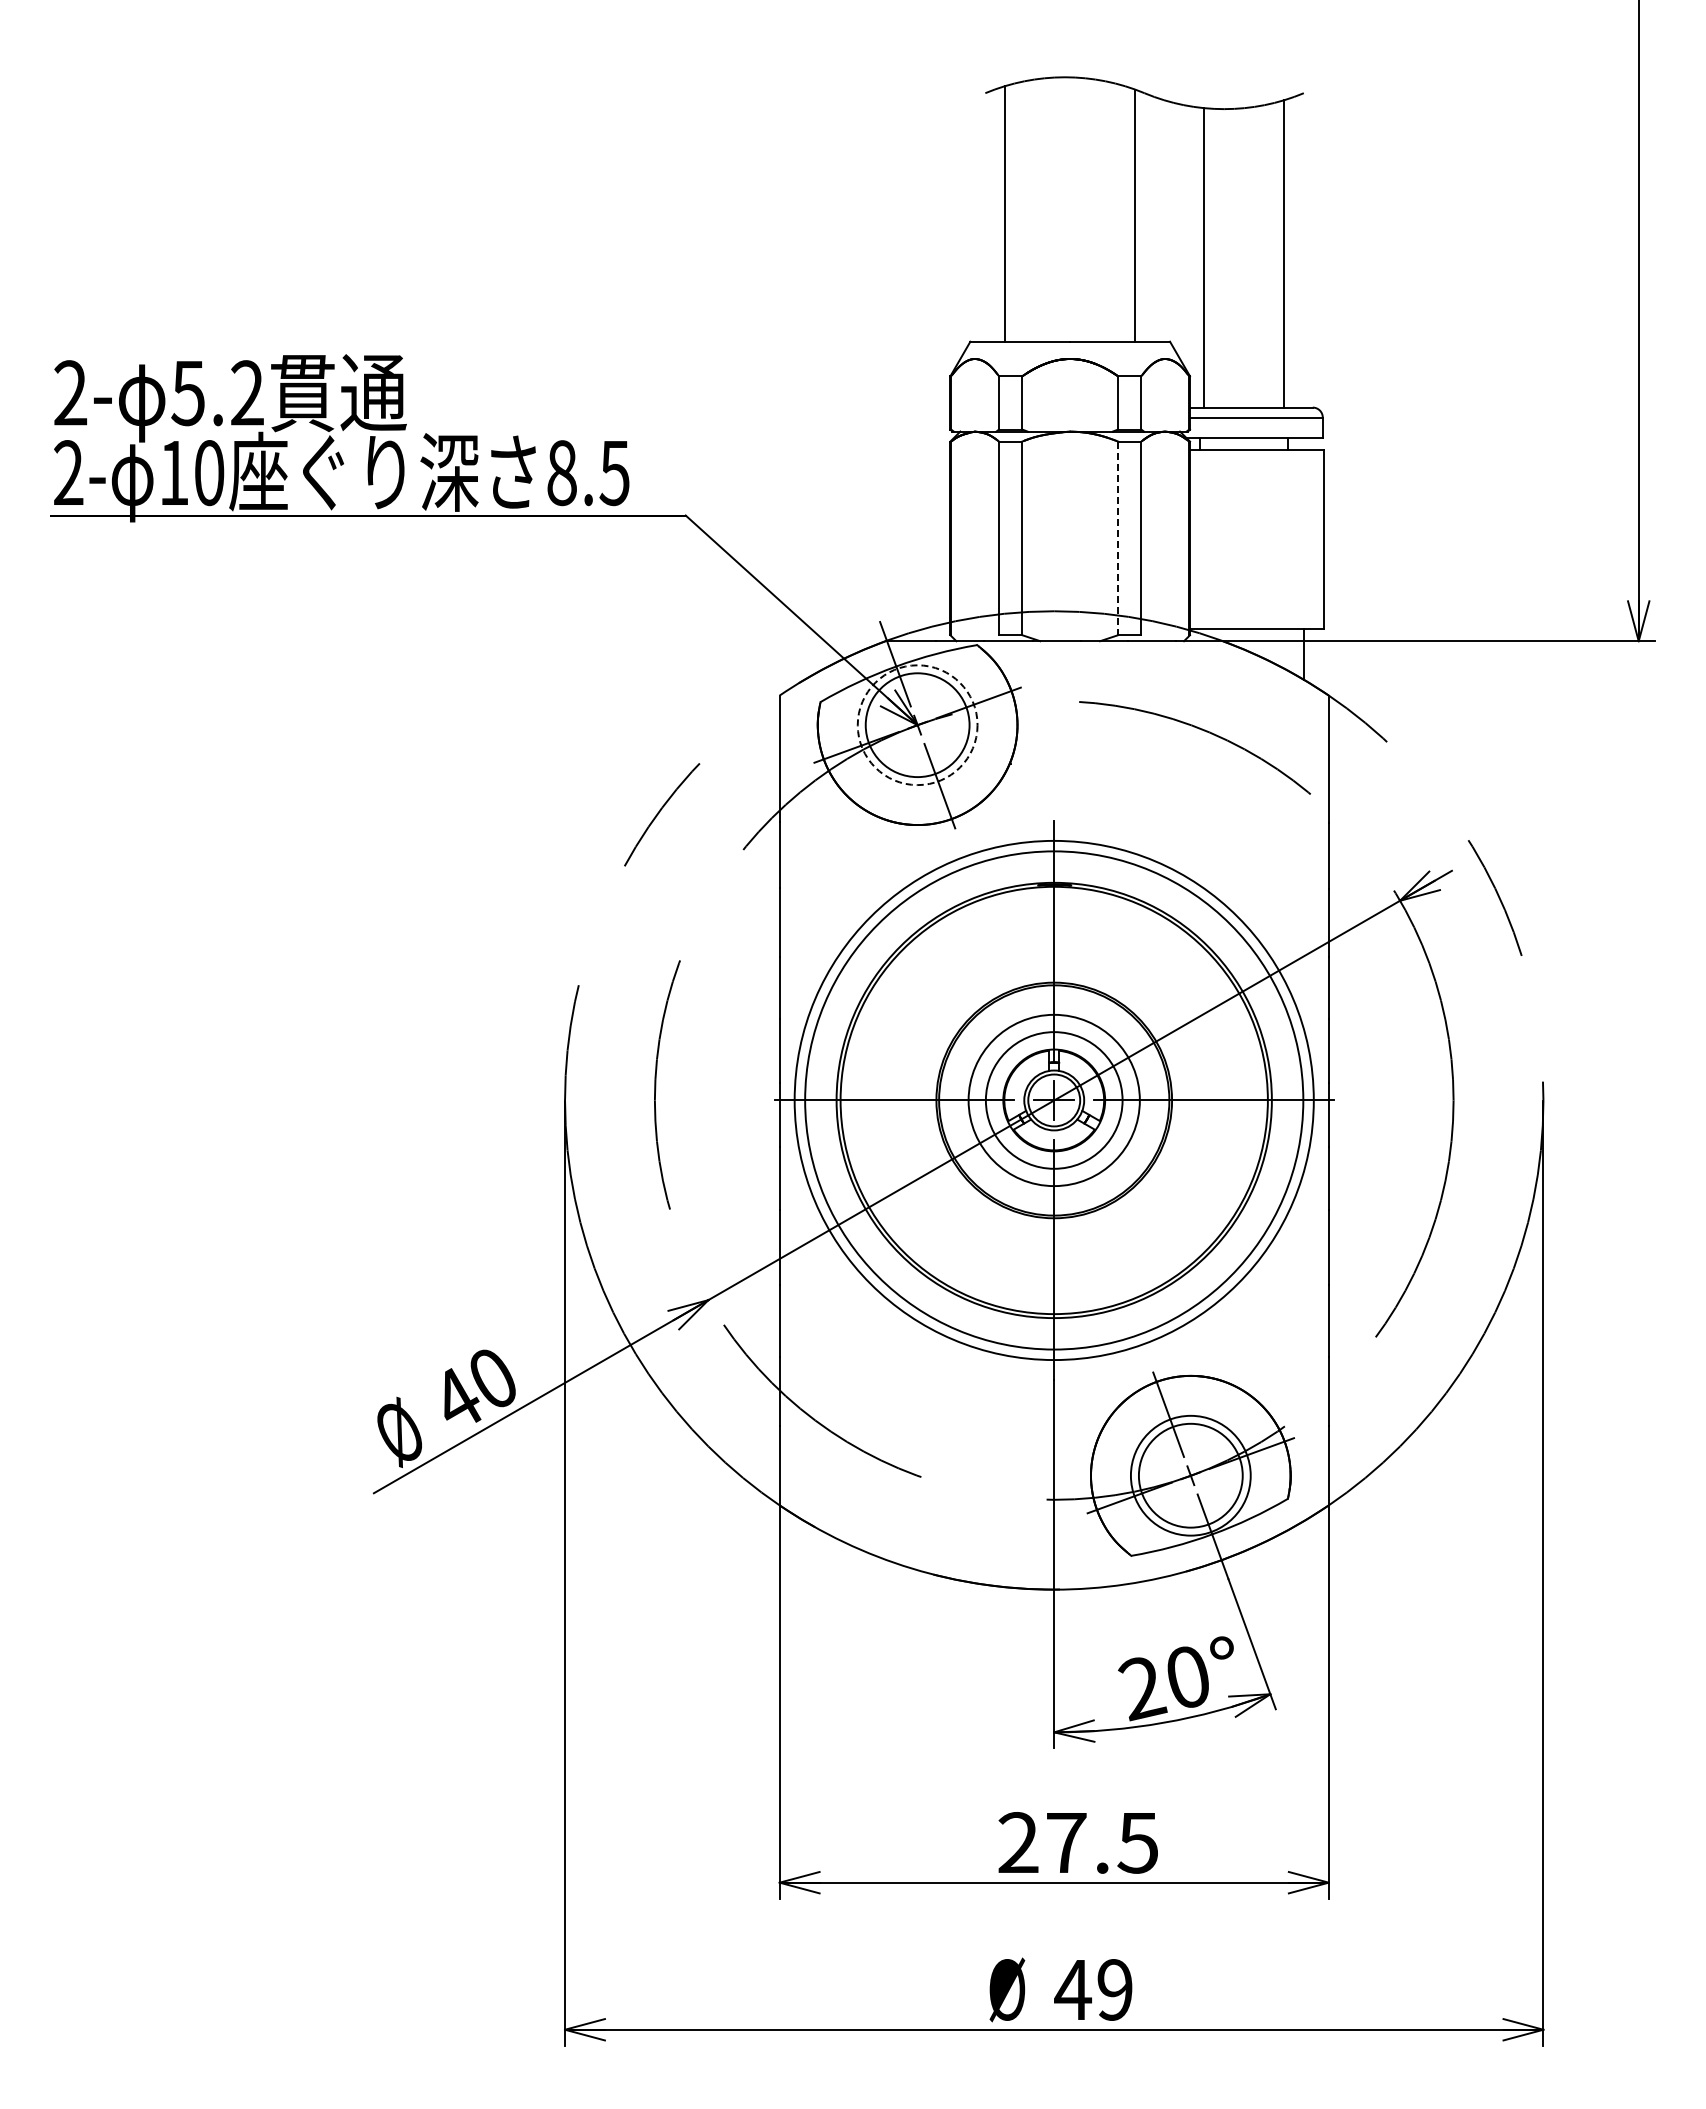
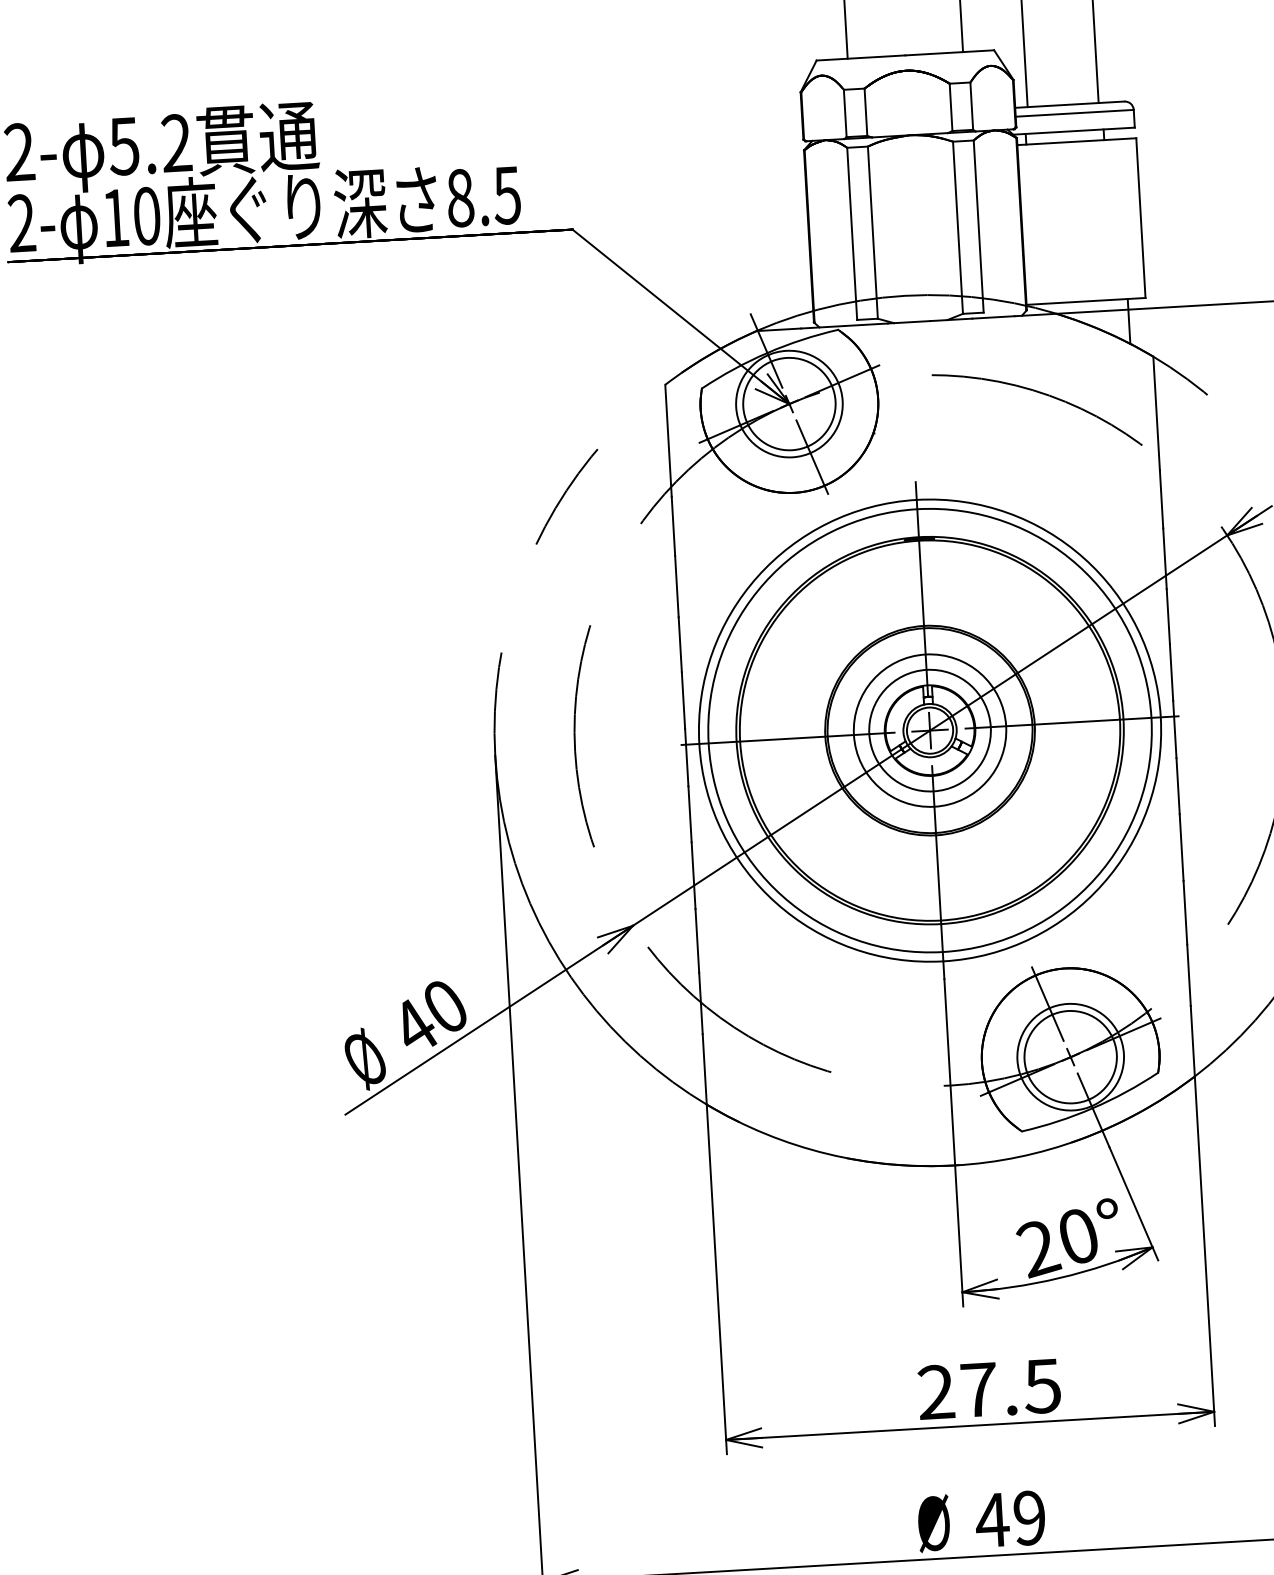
line: (1118, 538) -> (958, 227), dashed -> solid
circle: (917, 725) -> (789, 404), dashed -> solid

